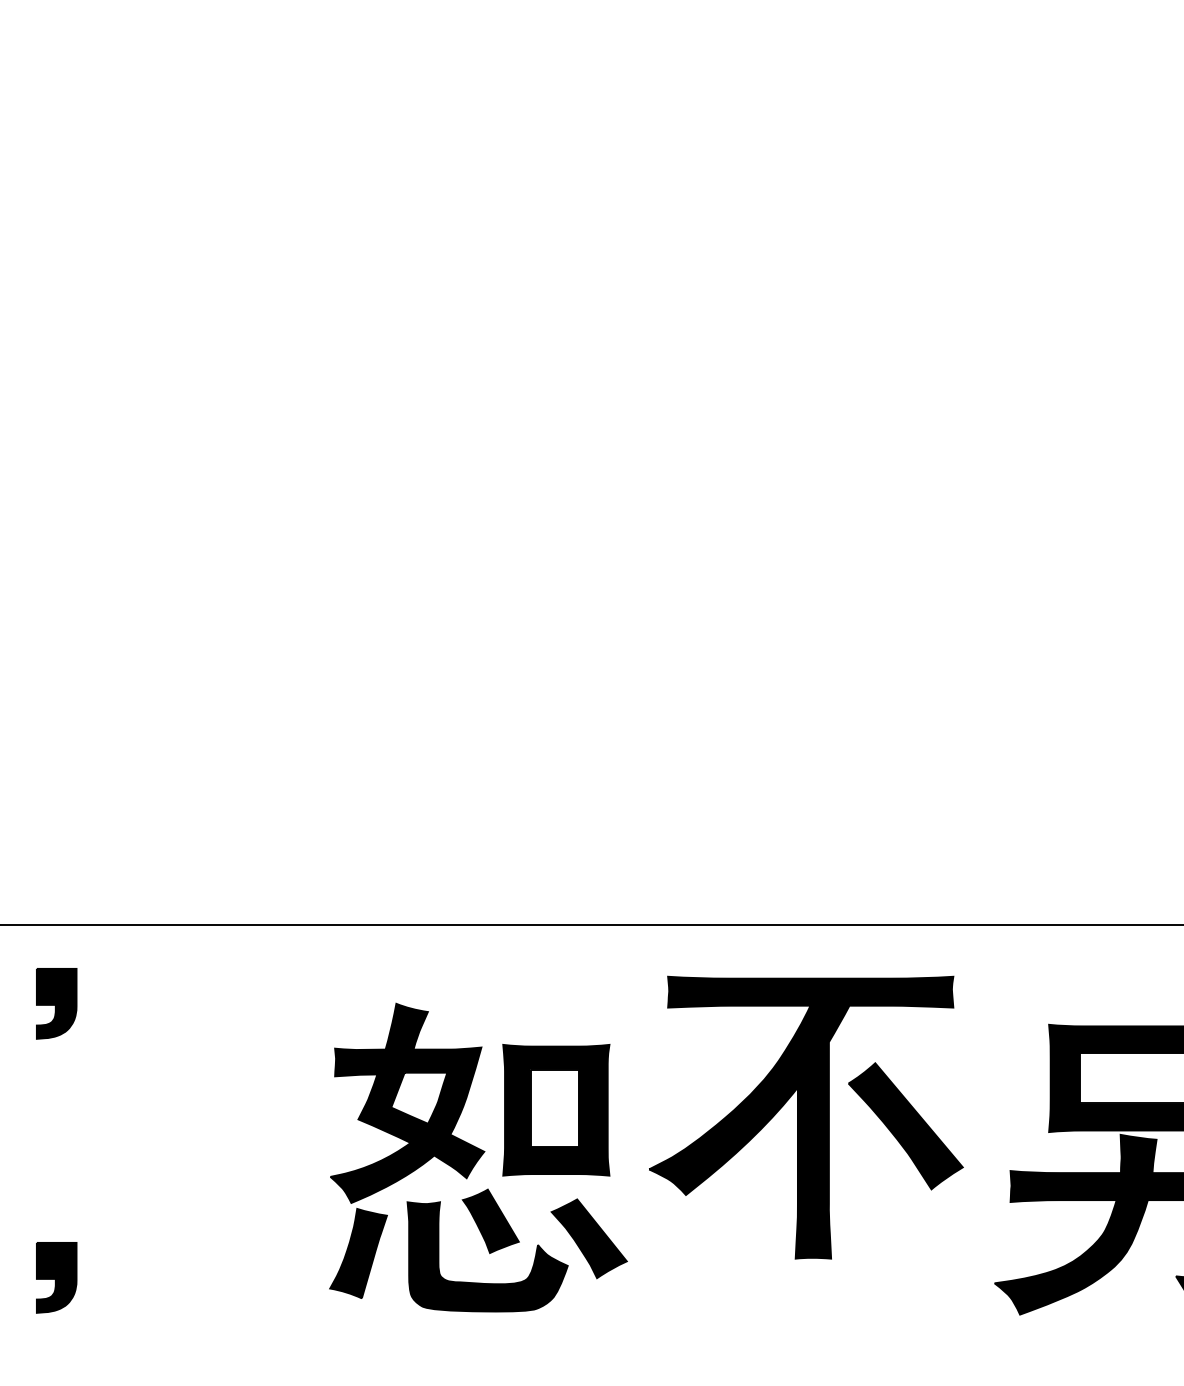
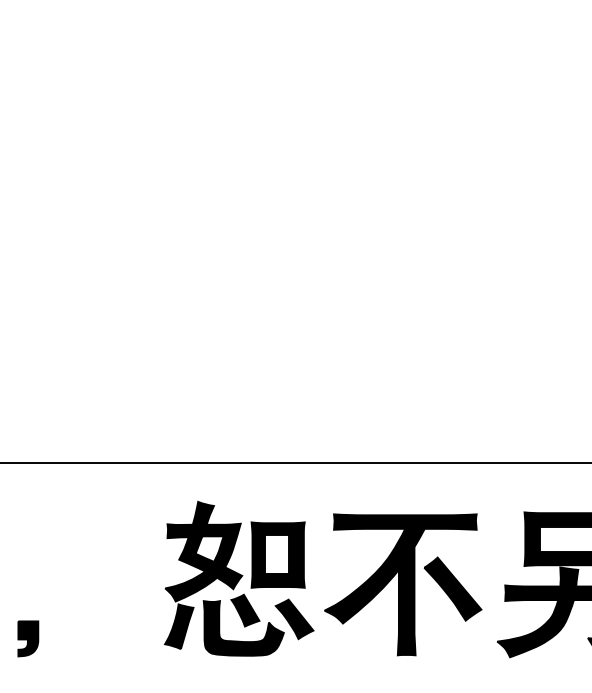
part: (56, 1003) -> (28, 501), removed
part: (807, 1117) -> (403, 584), moved

